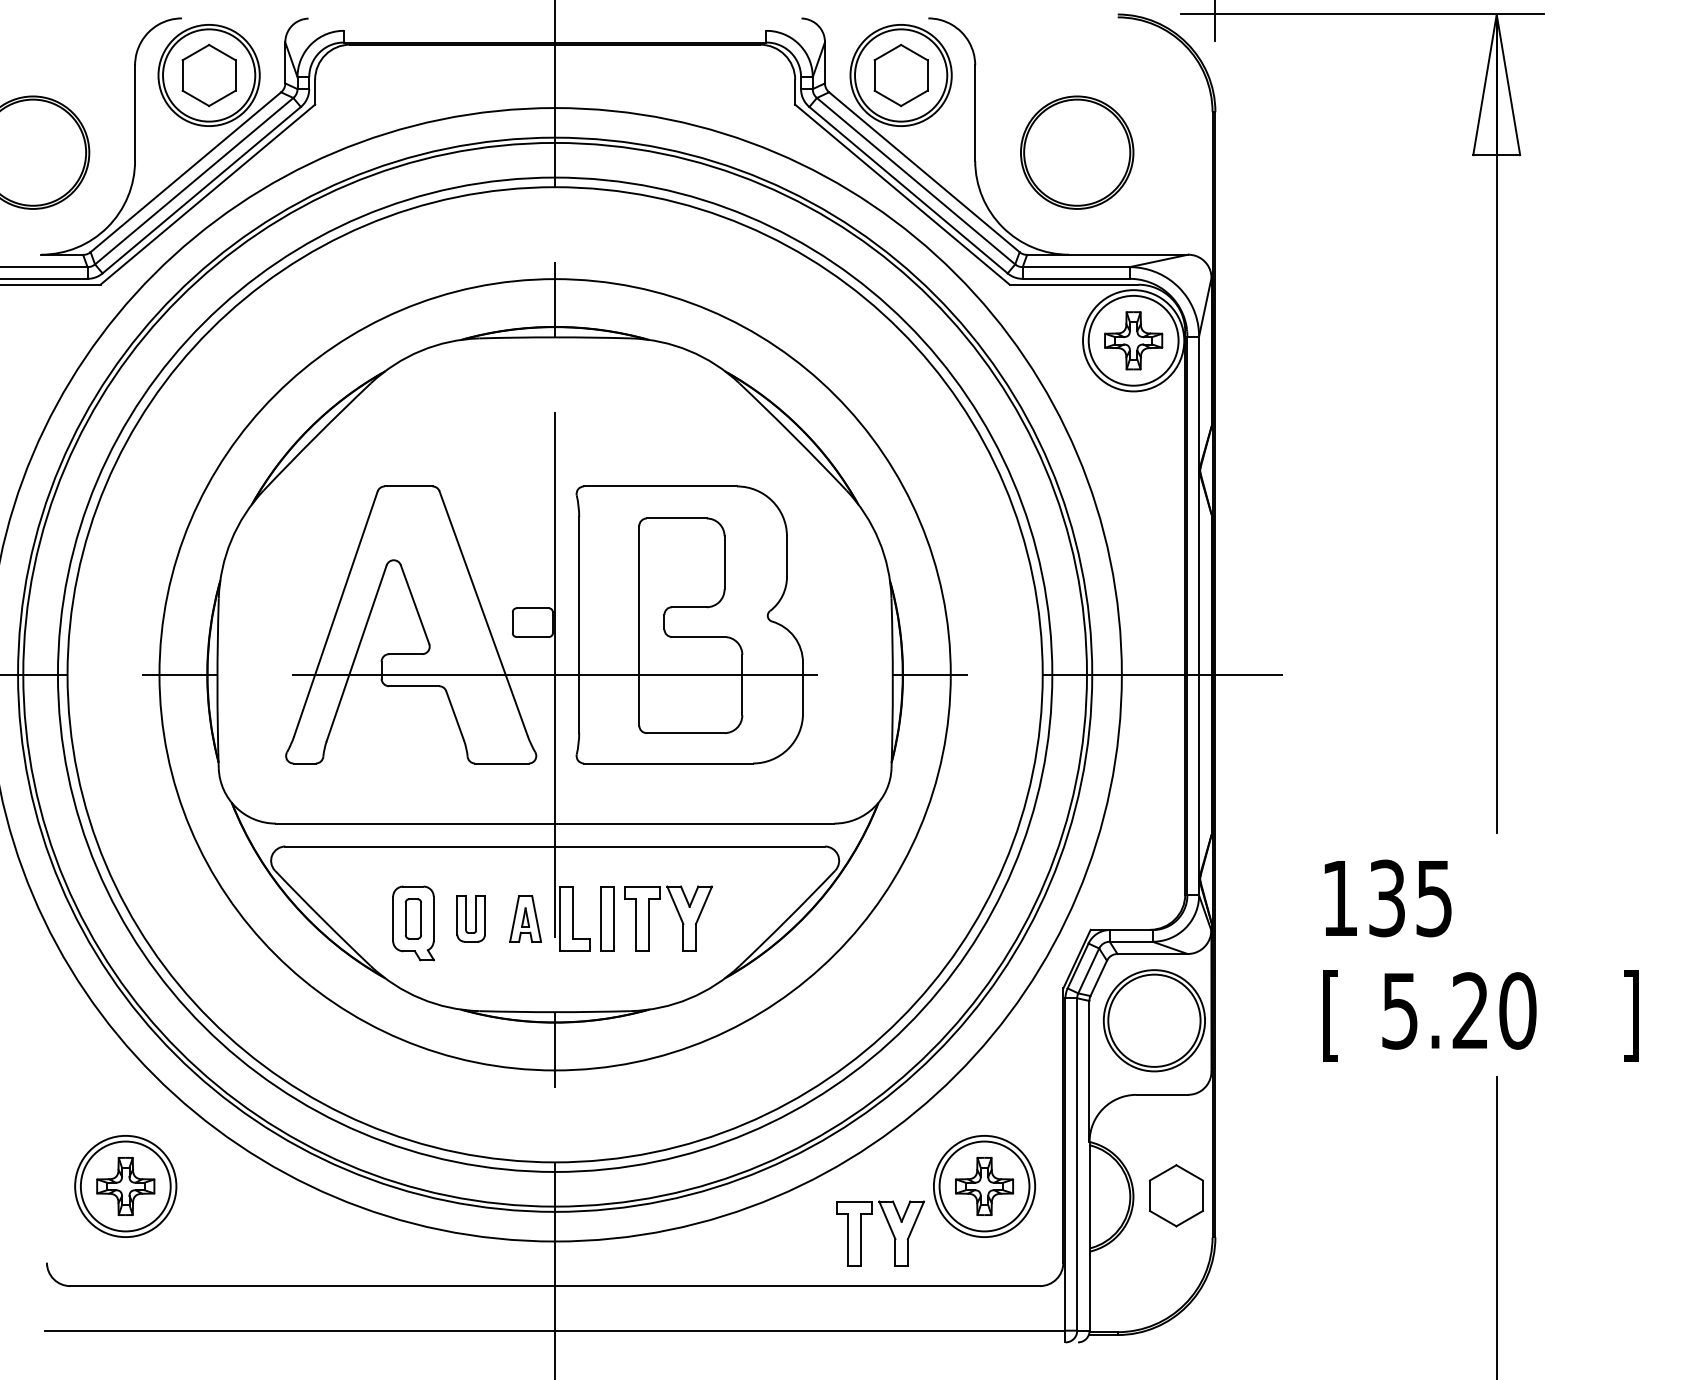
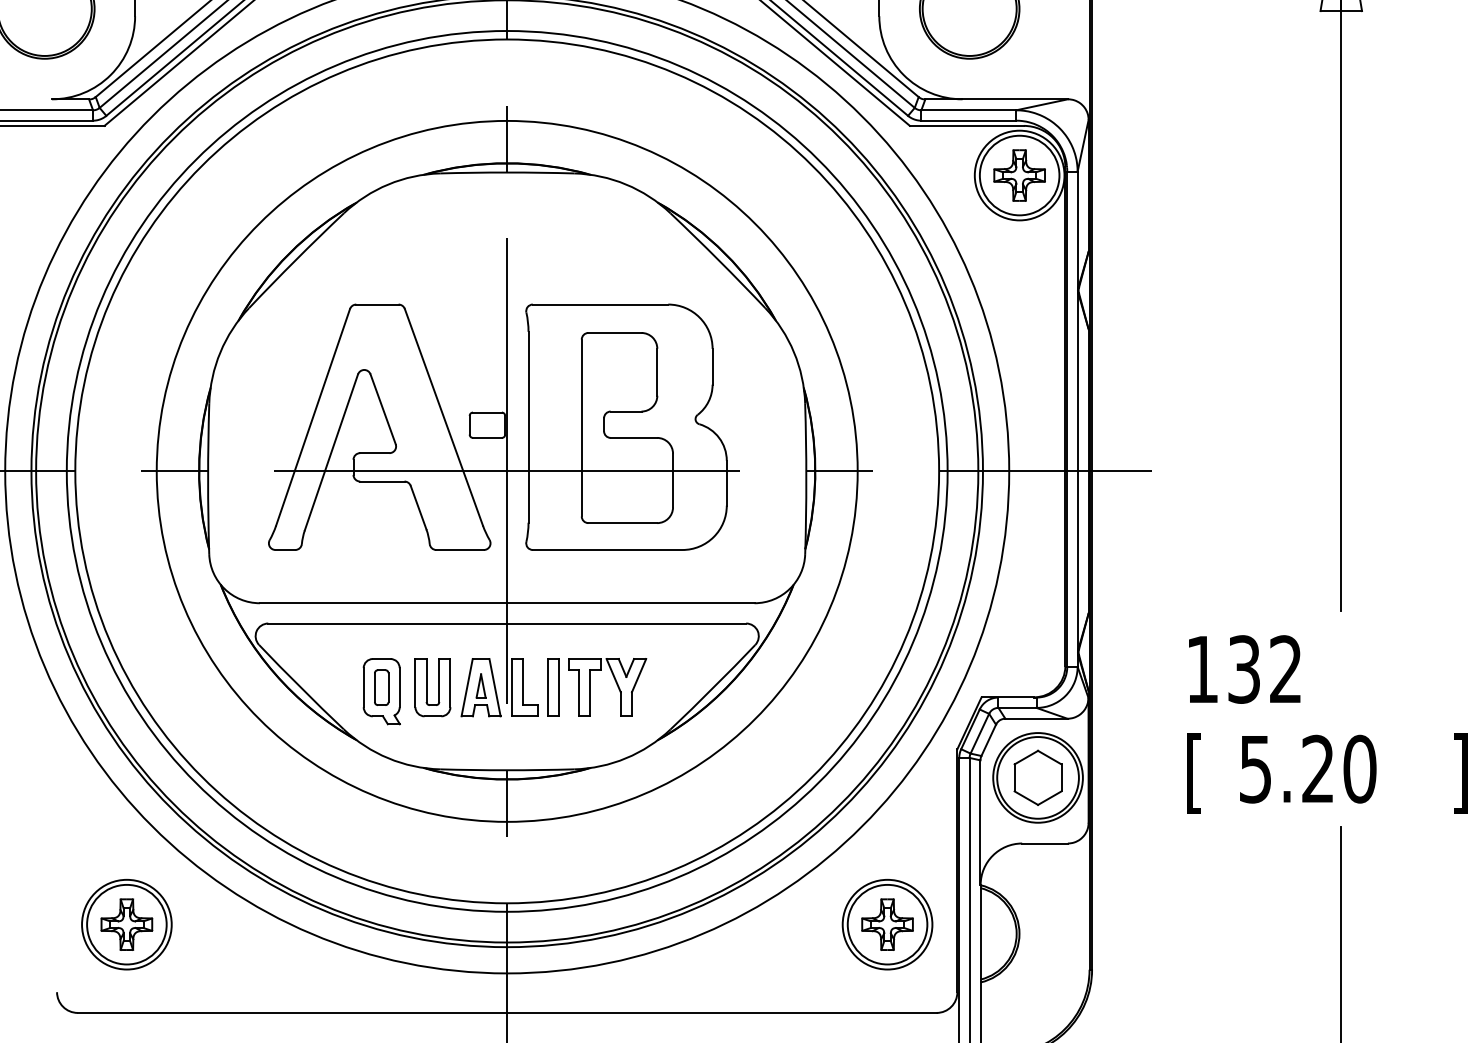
text: (1433, 898) -> (1285, 669), 135 -> 132
part: (525, 918) -> (480, 687), size x1.43
part: (470, 919) -> (432, 688), size x1.43
part: (1176, 1195) -> (1038, 777), moved
part: (889, 1228) -> (803, 961), removed

